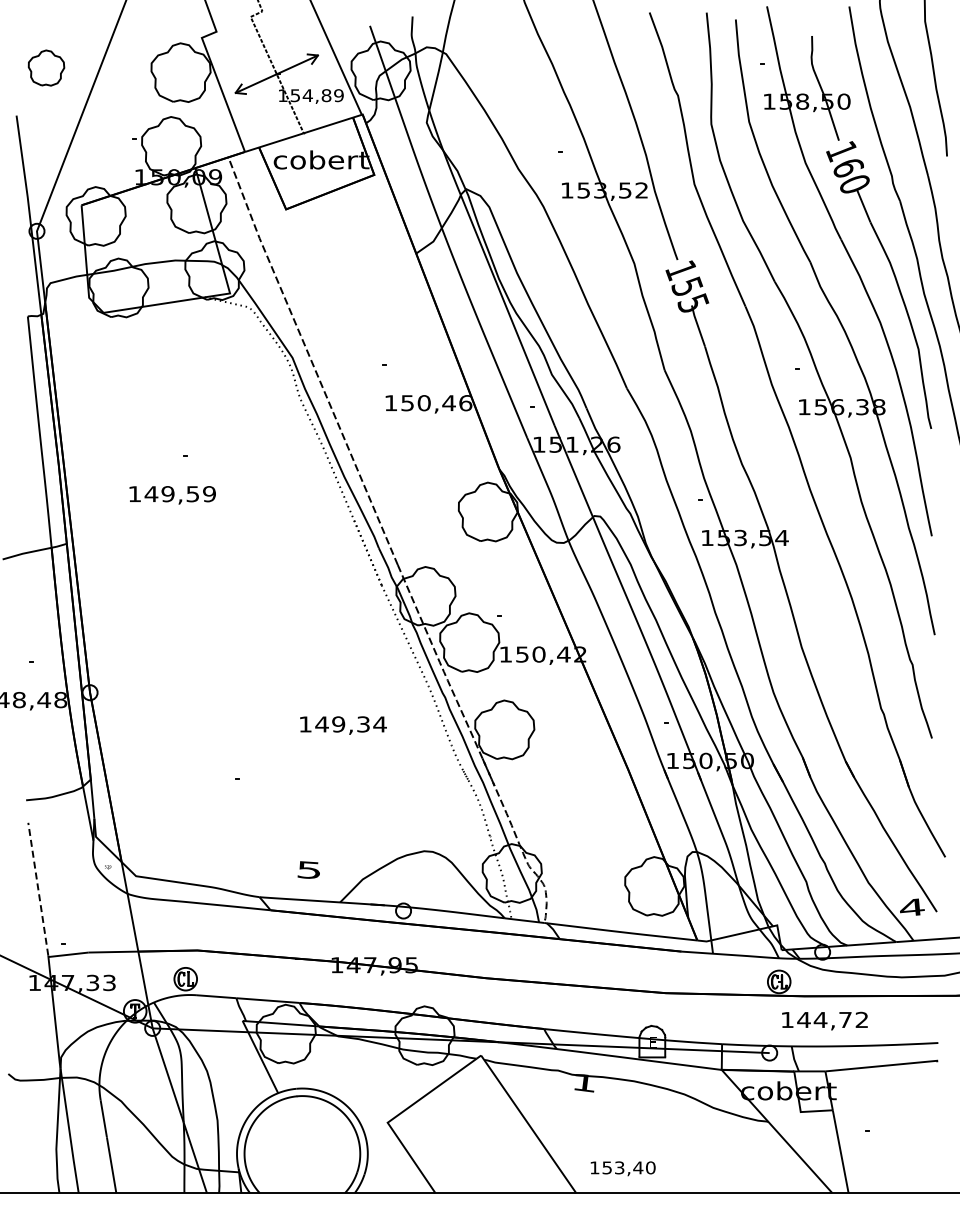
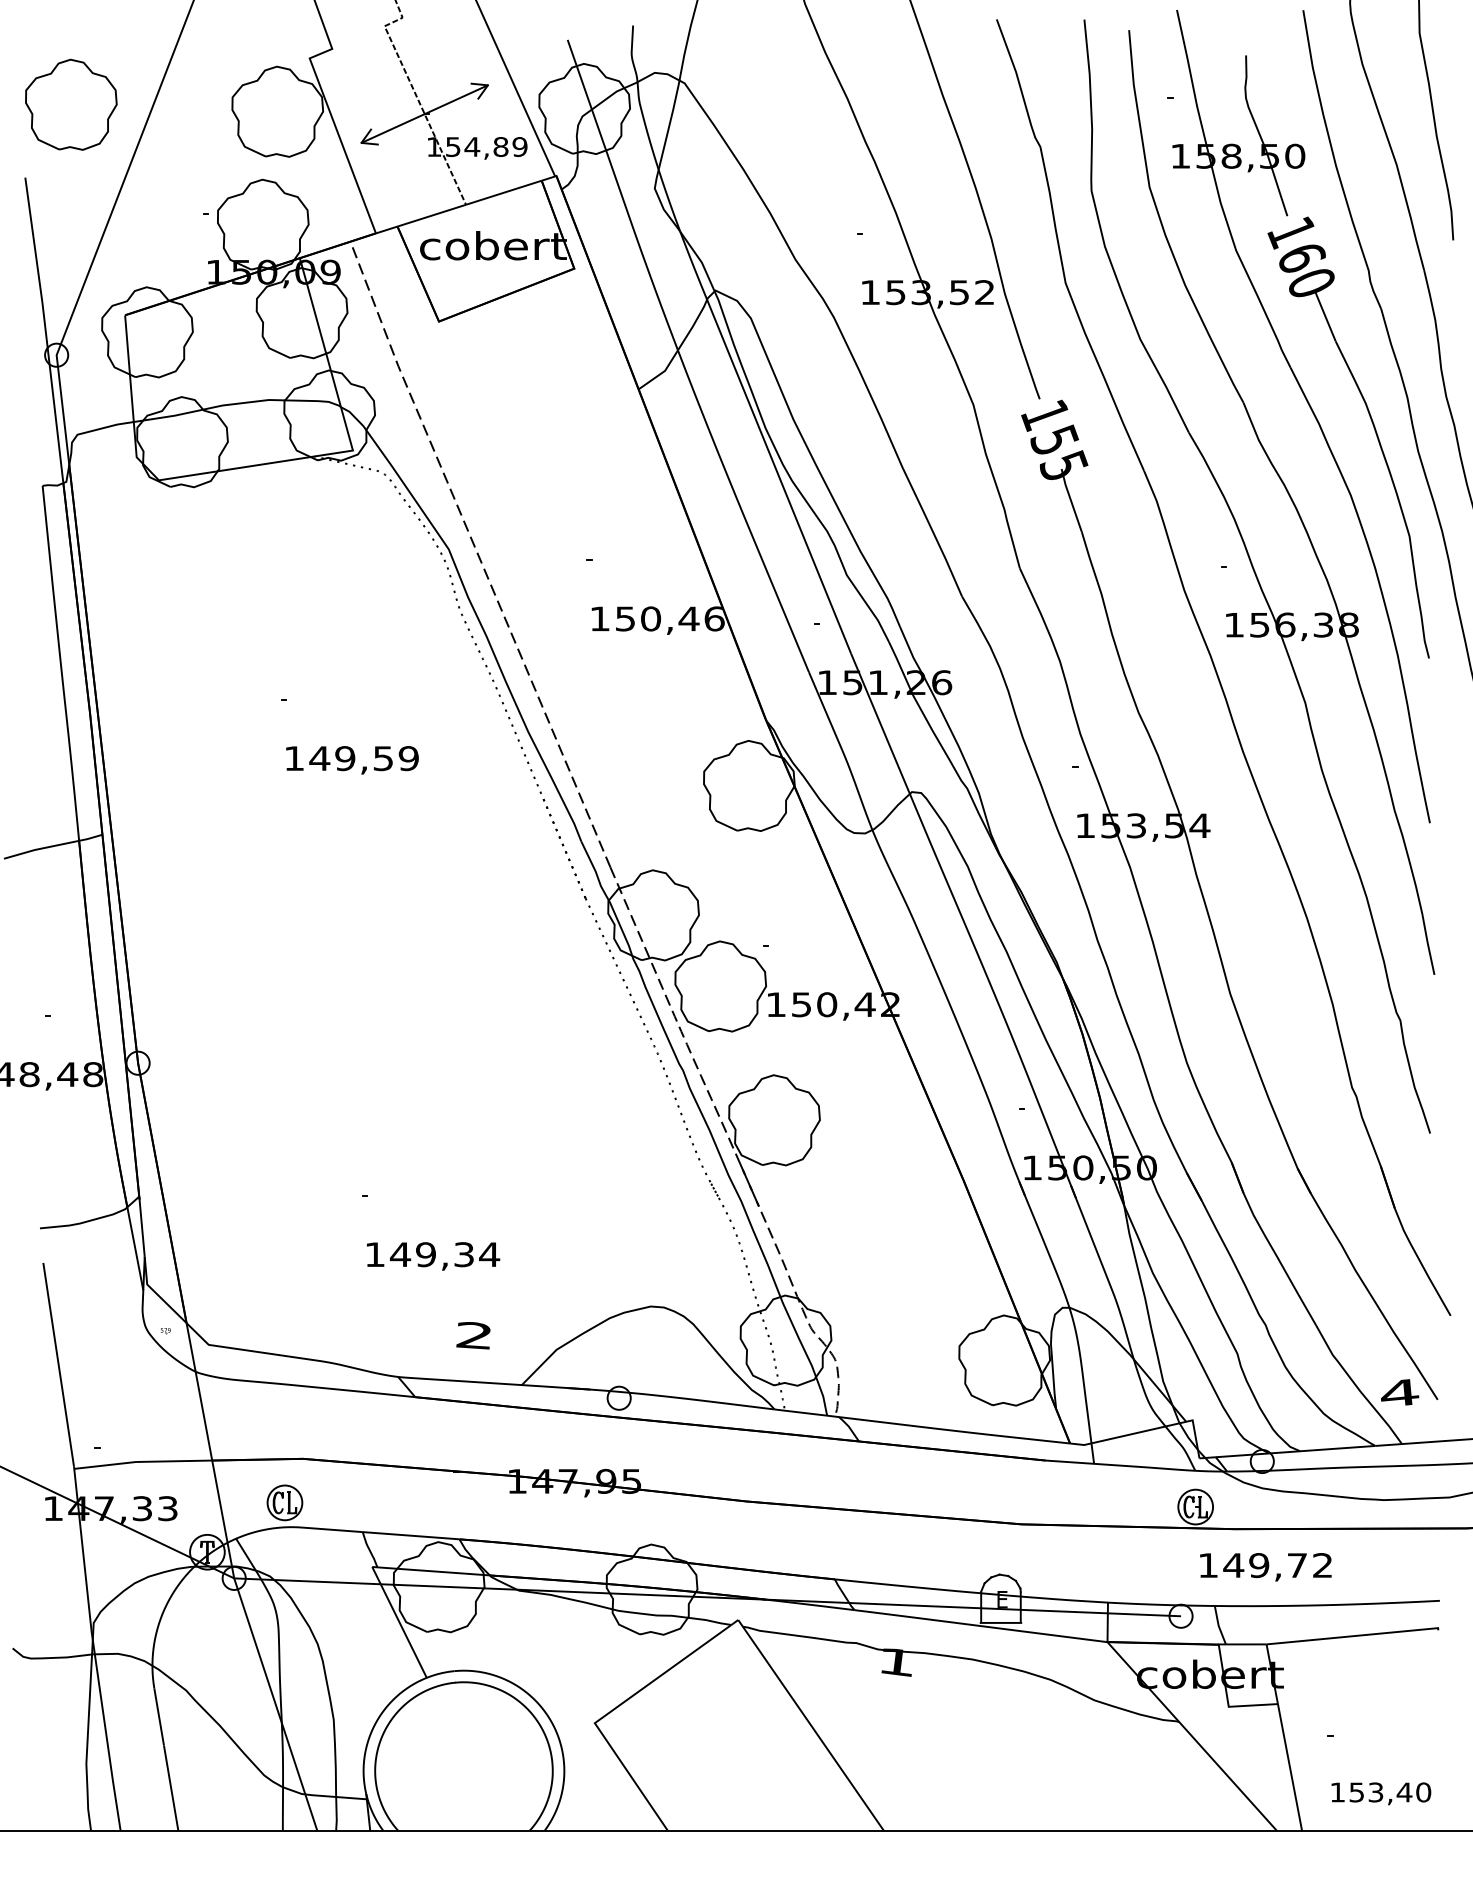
part: (46, 67) -> (71, 103), size x1.67
text: (172, 495) -> (352, 760), moved
text: (343, 725) -> (433, 1256), moved
text: (308, 870) -> (473, 1336), 5 -> 2
line: (38, 888) -> (58, 1363), dashed -> solid
text: (820, 1019) -> (1259, 1564), 144,72 -> 149,72
text: (622, 1168) -> (1380, 1793), moved

